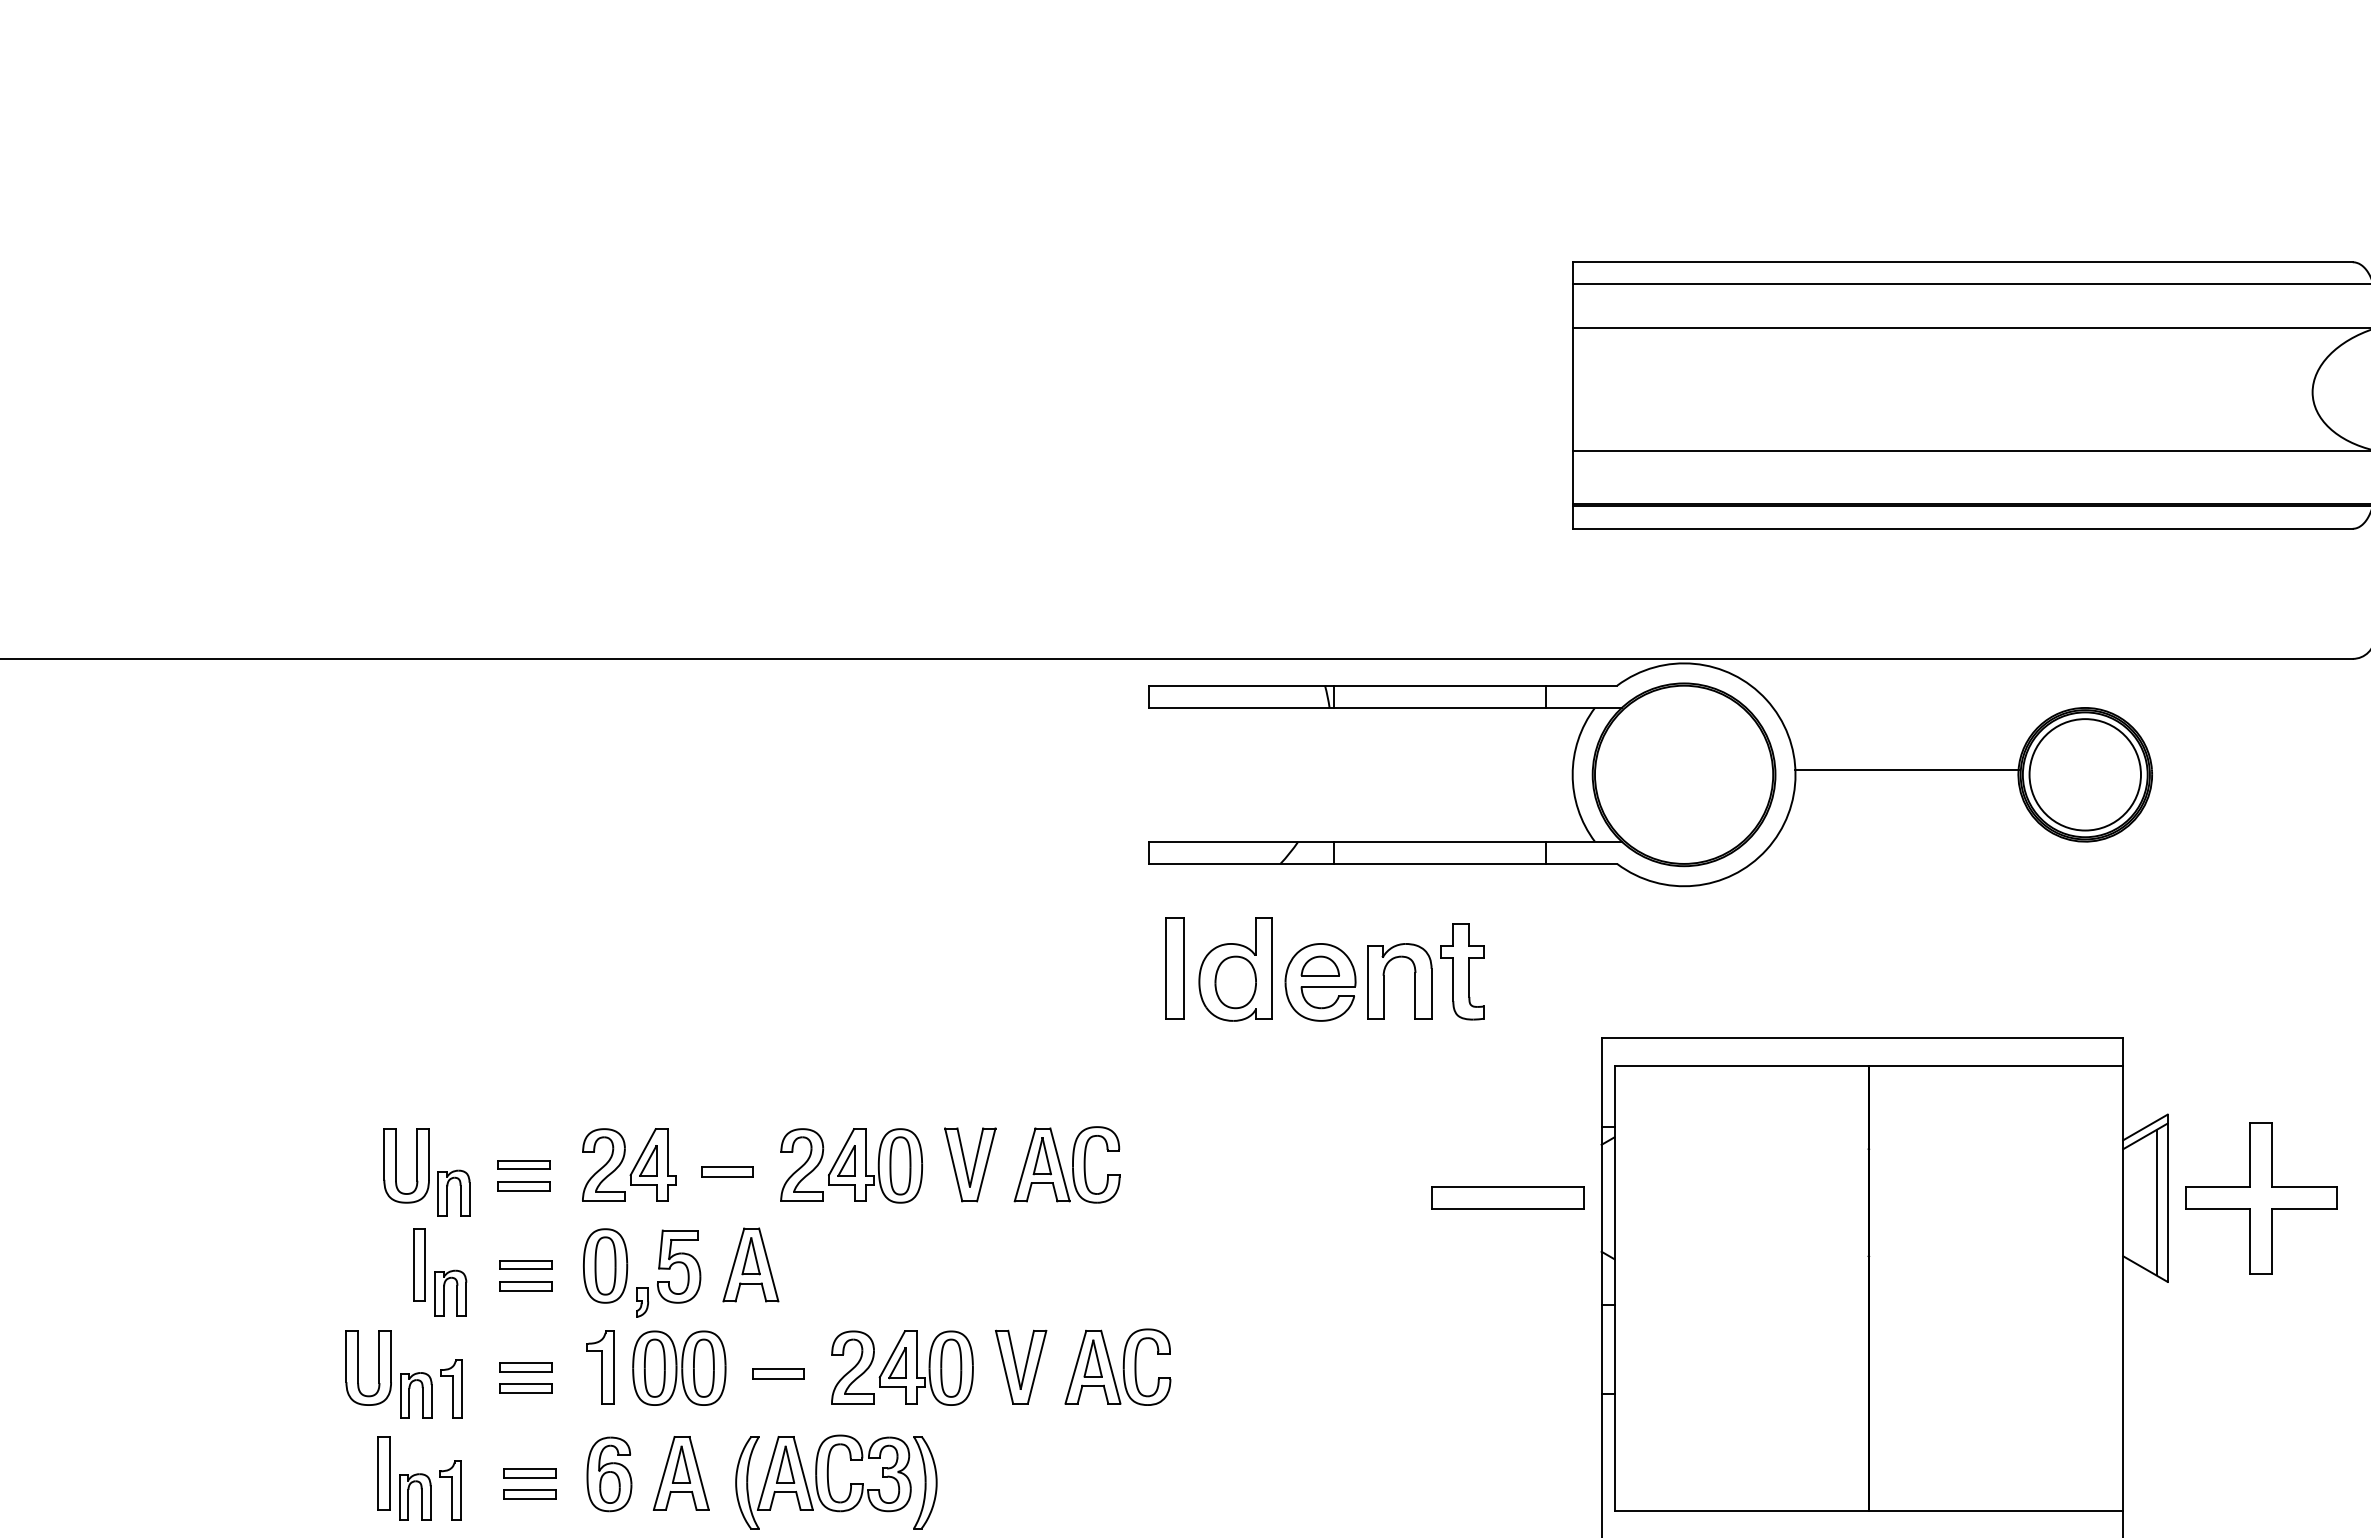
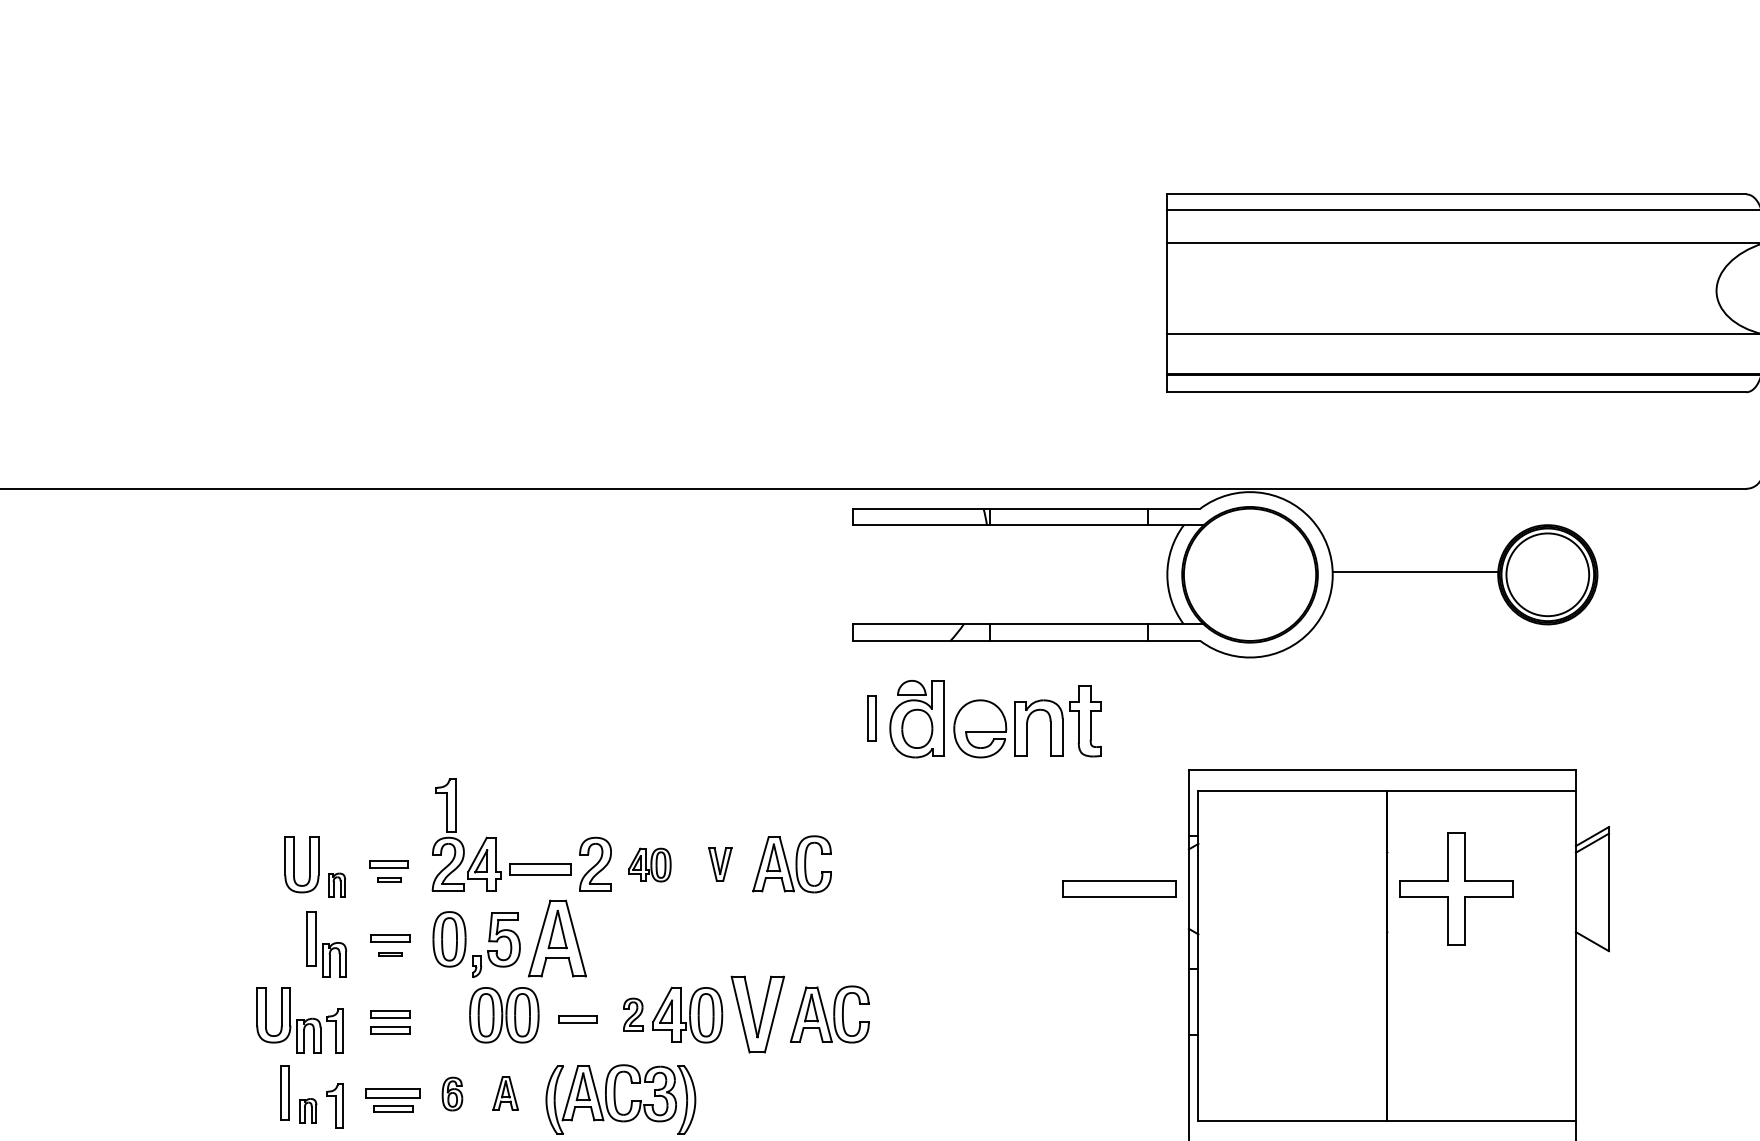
part: (1319, 965) -> (911, 687), moved
part: (1174, 968) -> (871, 718), size x0.6
part: (970, 1164) -> (720, 864), size x0.6
part: (875, 1165) -> (649, 864), size x0.6
part: (727, 1171) -> (540, 869), size x1.6
part: (523, 1186) -> (388, 880), size x0.6
part: (453, 1192) -> (336, 884), size x0.7
part: (2261, 1198) -> (1456, 889), moved
line: (2156, 1202) -> (1600, 892), removed
part: (750, 1264) -> (557, 938), size x1.4
part: (525, 1286) -> (390, 954), size x0.6
part: (1021, 1366) -> (758, 1013), size x1.4
part: (600, 1367) -> (445, 805), moved
part: (852, 1367) -> (632, 1014), size x0.6
part: (529, 1473) -> (393, 1093), size x1.4
part: (680, 1473) -> (505, 1093), size x0.6
part: (609, 1474) -> (452, 1094), size x0.6
part: (415, 1496) -> (308, 1110), size x0.7

